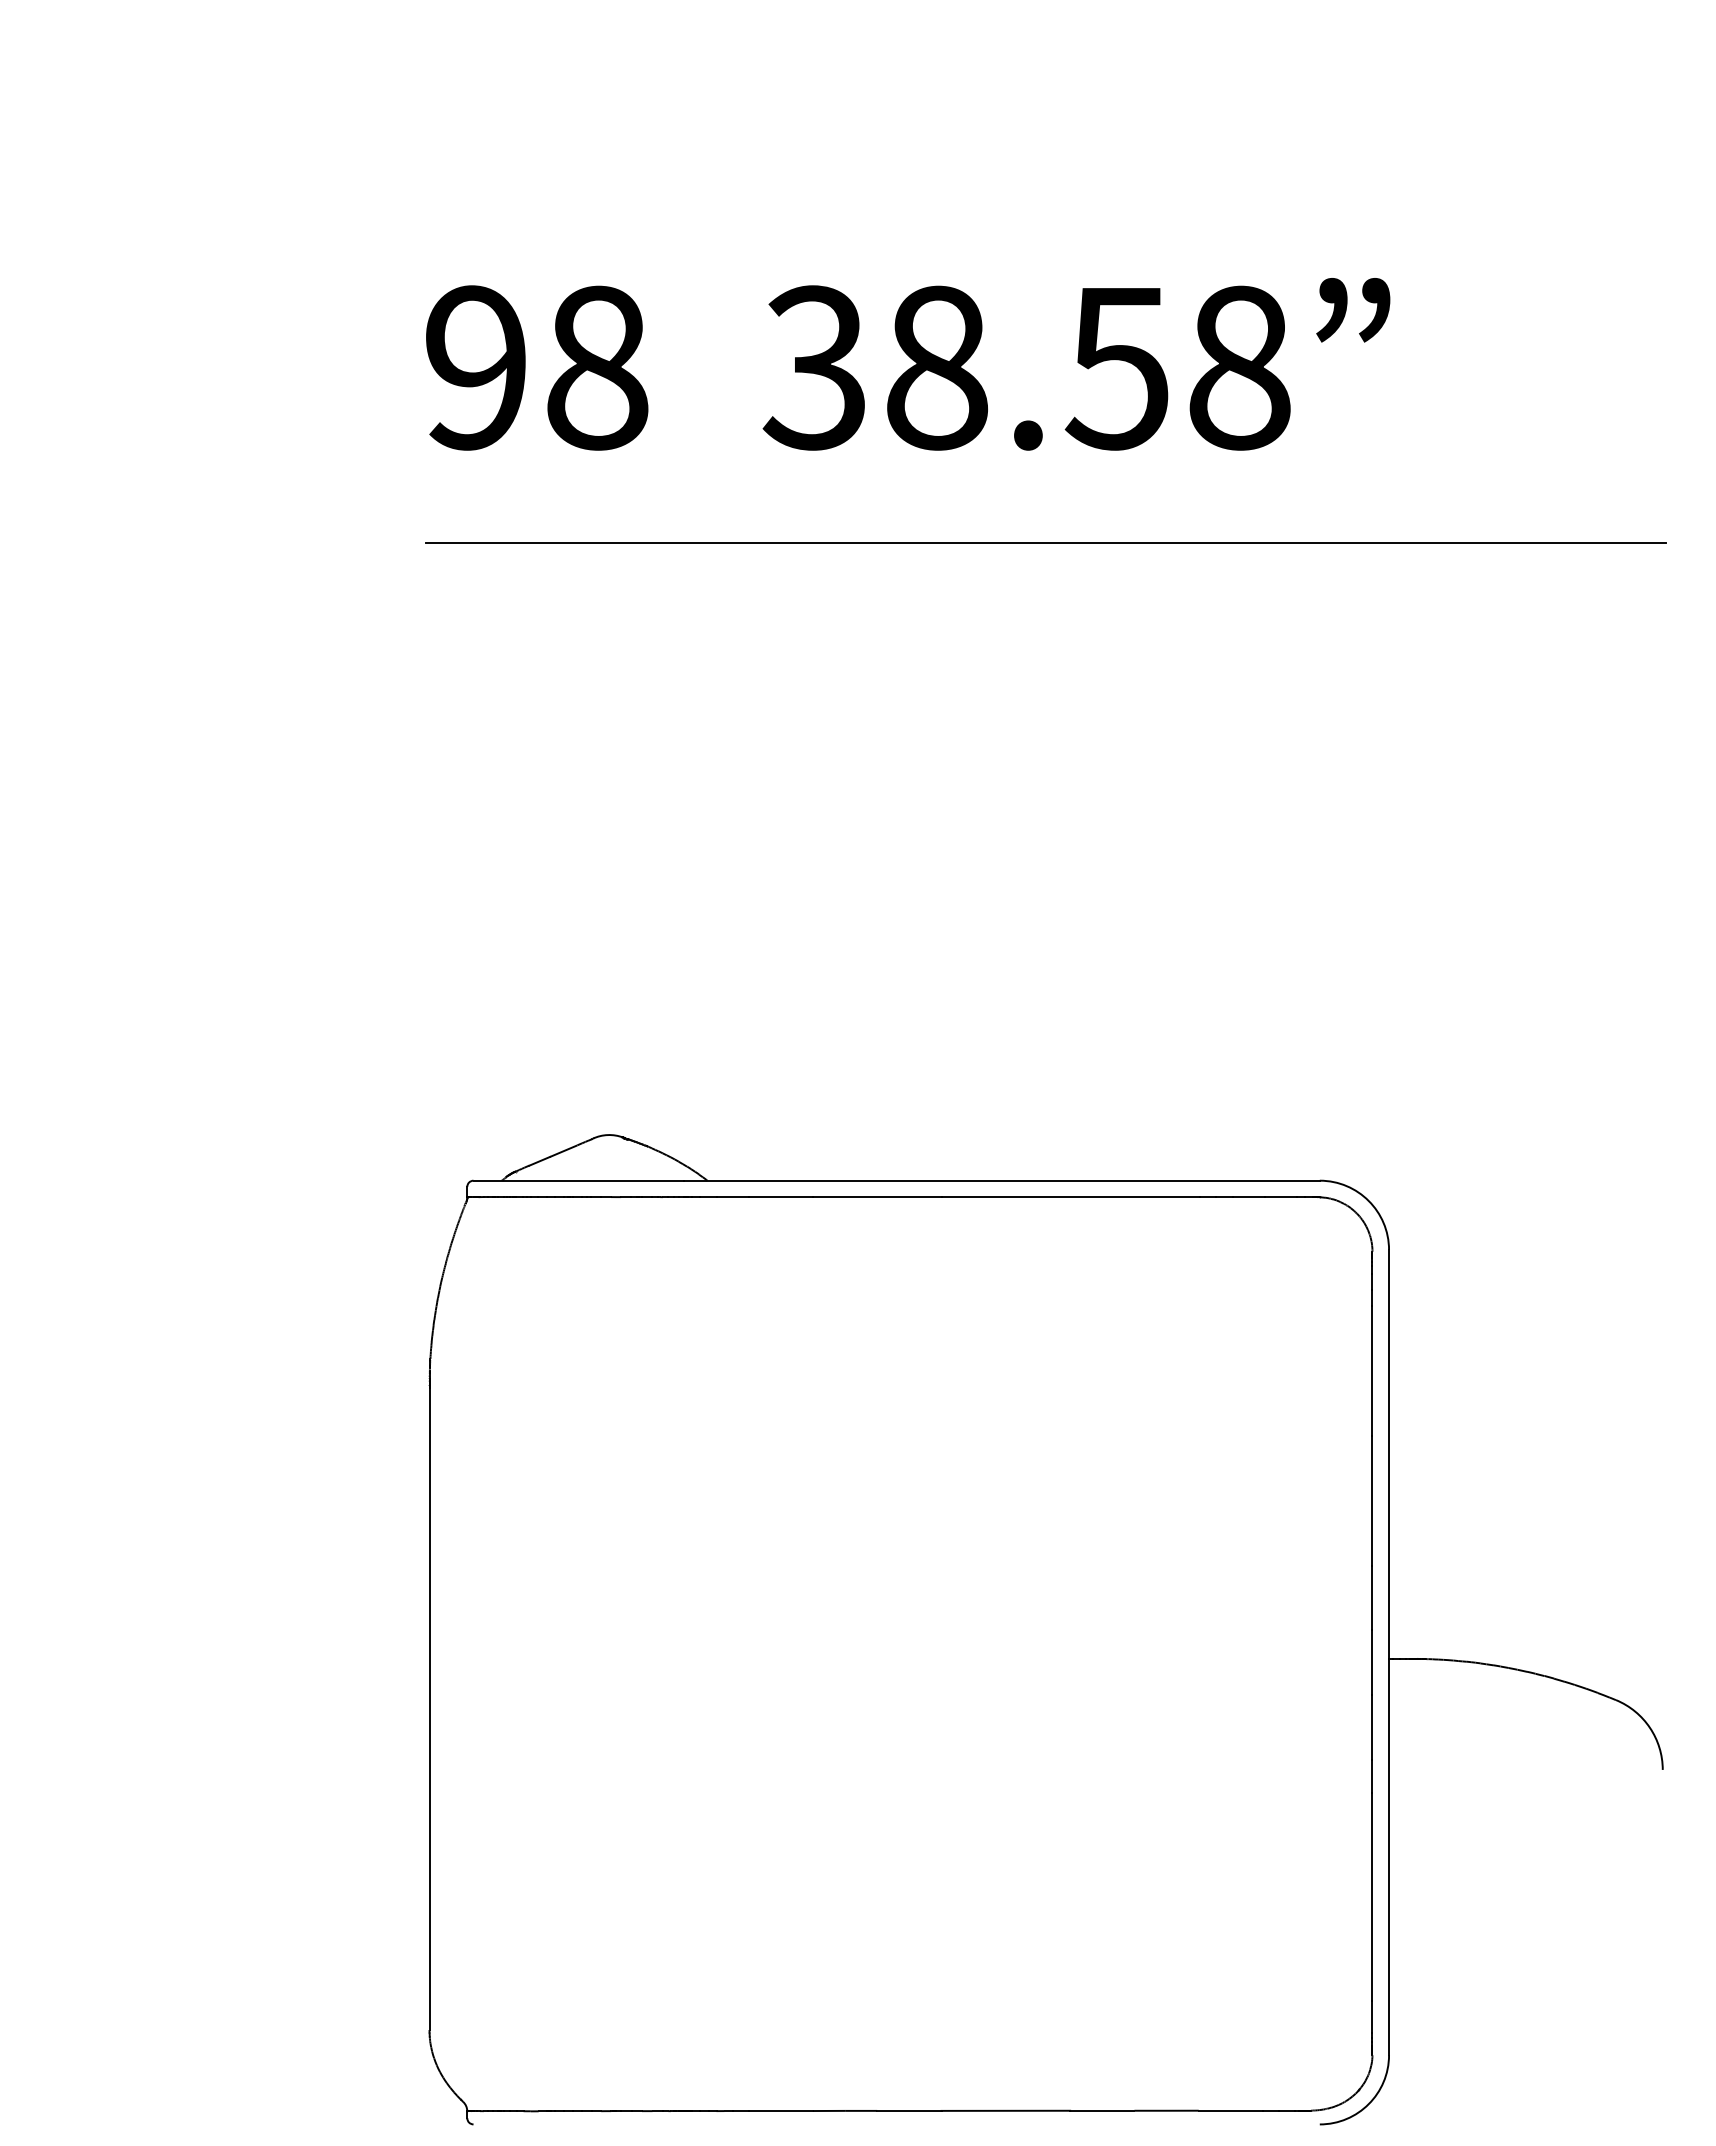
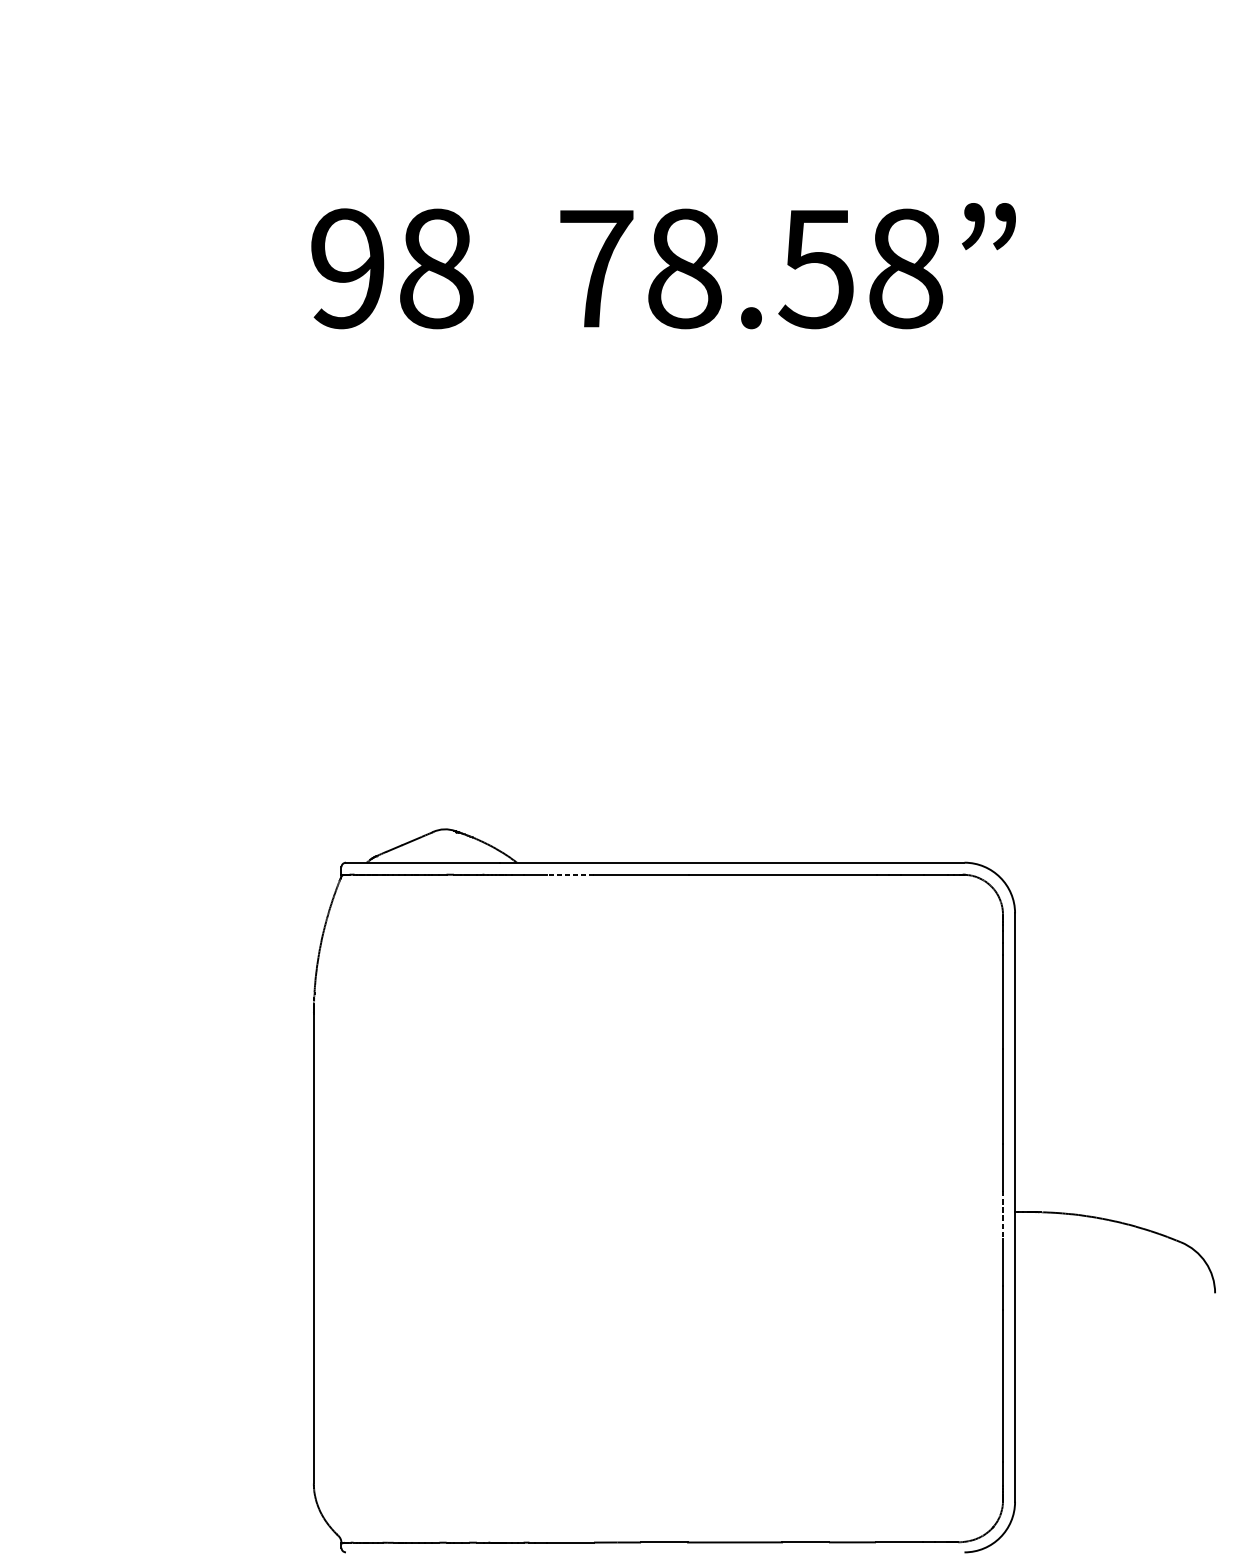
text: (814, 367) -> (595, 268), 38.58 -> 78.58
line: (1045, 543) -> (764, 397), removed
line: (780, 1197) -> (570, 874), solid -> dashed
line: (1372, 1663) -> (1002, 1215), solid -> dashed

